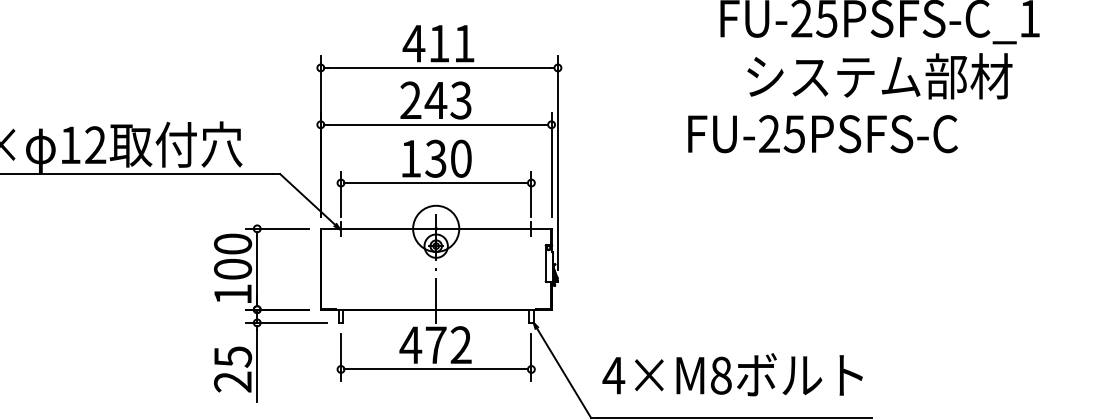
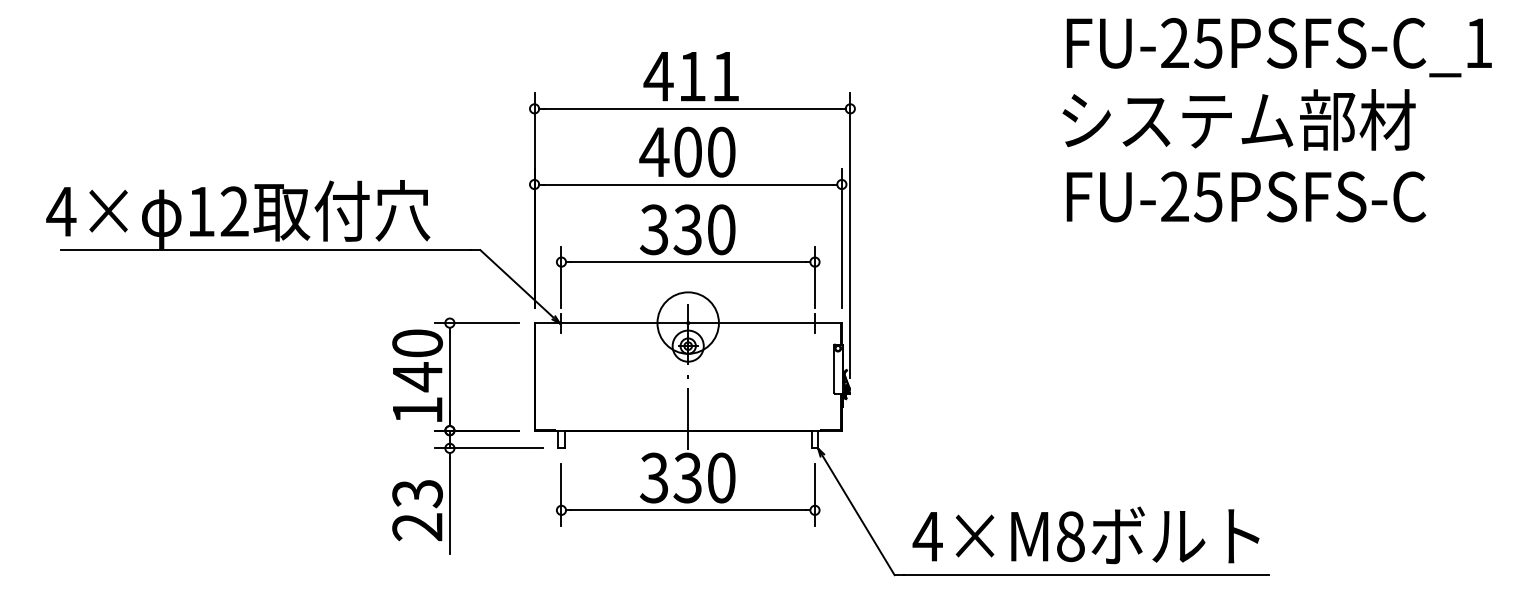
text: (879, 75) -> (1238, 119), moved
text: (435, 100) -> (687, 151), 243 -> 400
text: (823, 133) -> (1246, 196), moved
text: (410, 158) -> (654, 229), 130 -> 330
text: (232, 269) -> (417, 377), 100 -> 140
text: (435, 344) -> (687, 477), 472 -> 330
text: (232, 357) -> (417, 494), 25 -> 23
text: (732, 374) -> (1085, 535), moved

